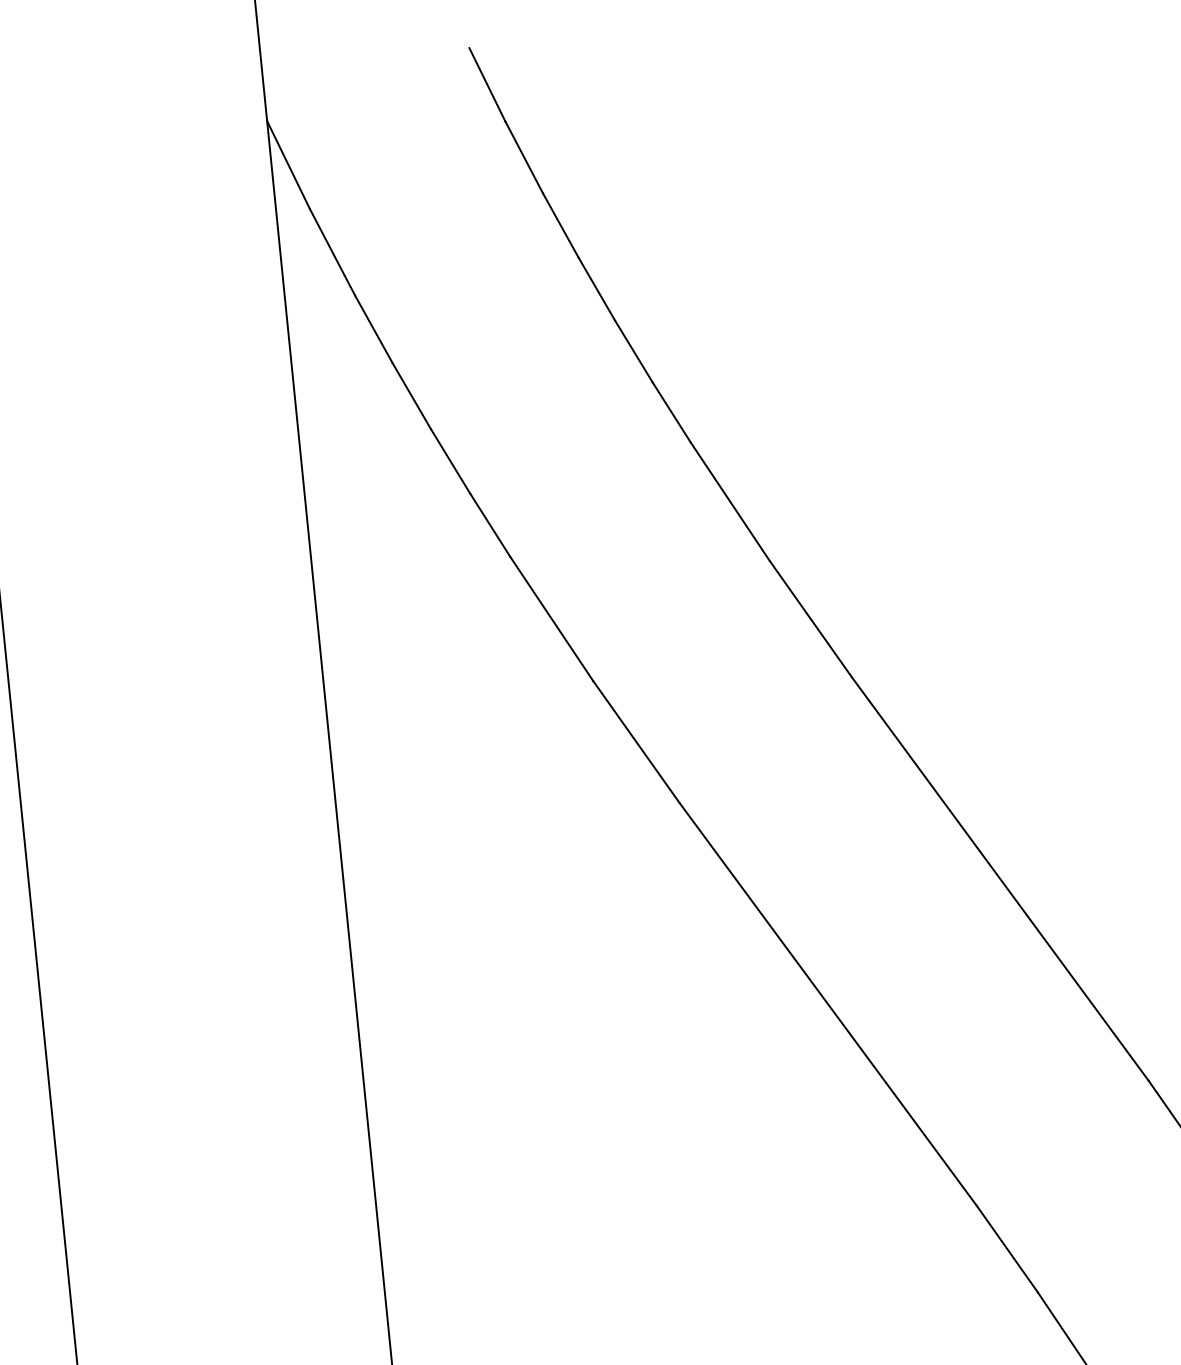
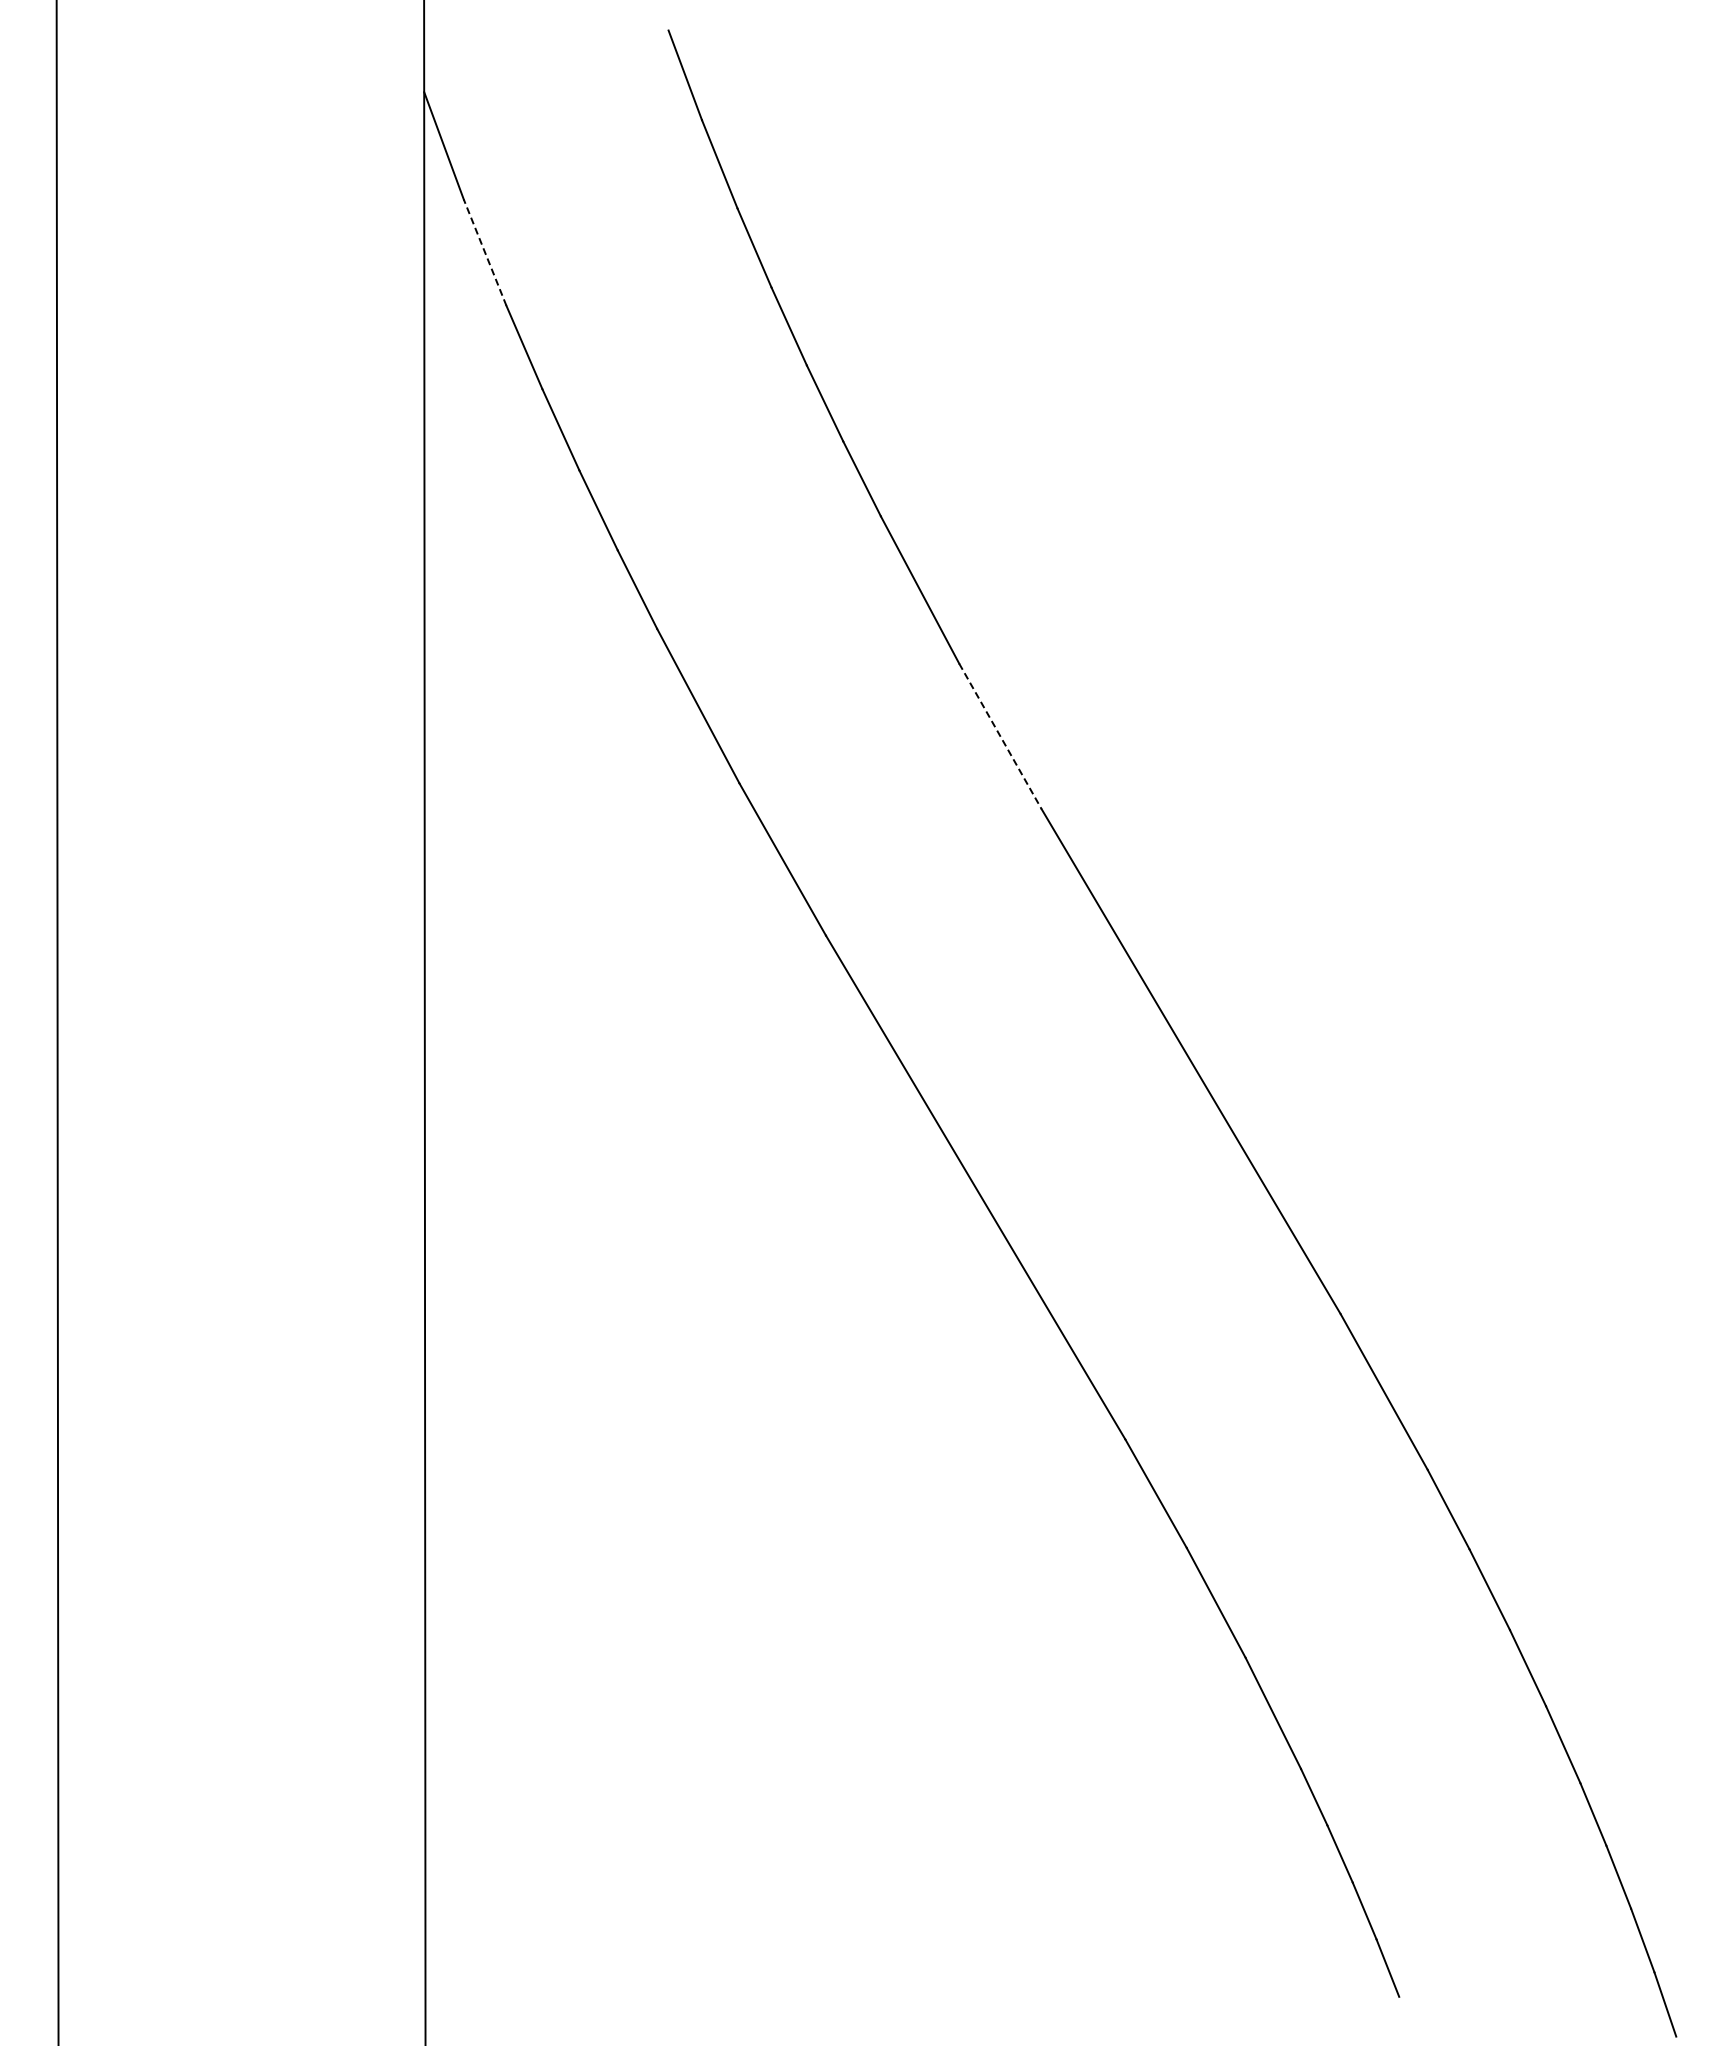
line: (331, 252) -> (484, 252), solid -> dashed
line: (810, 619) -> (1000, 736), solid -> dashed

